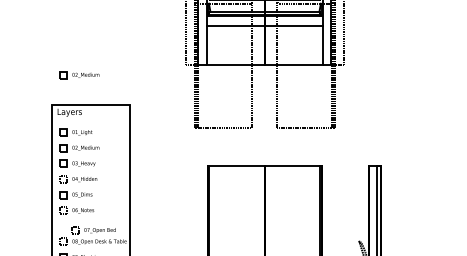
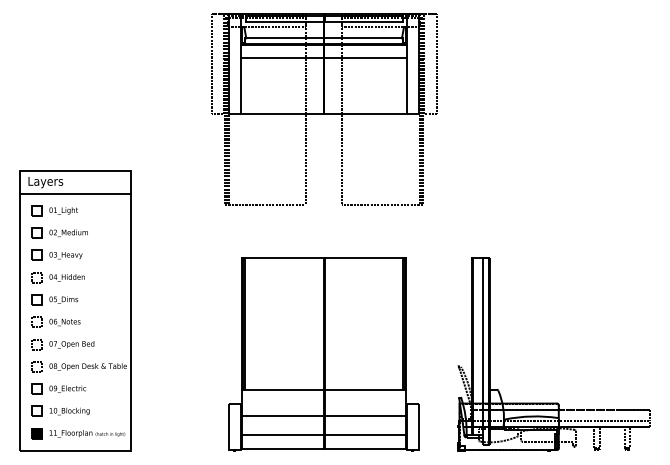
part: (79, 74) -> (59, 128), removed
line: (90, 120) -> (75, 193), added
part: (93, 230) -> (62, 344), moved

